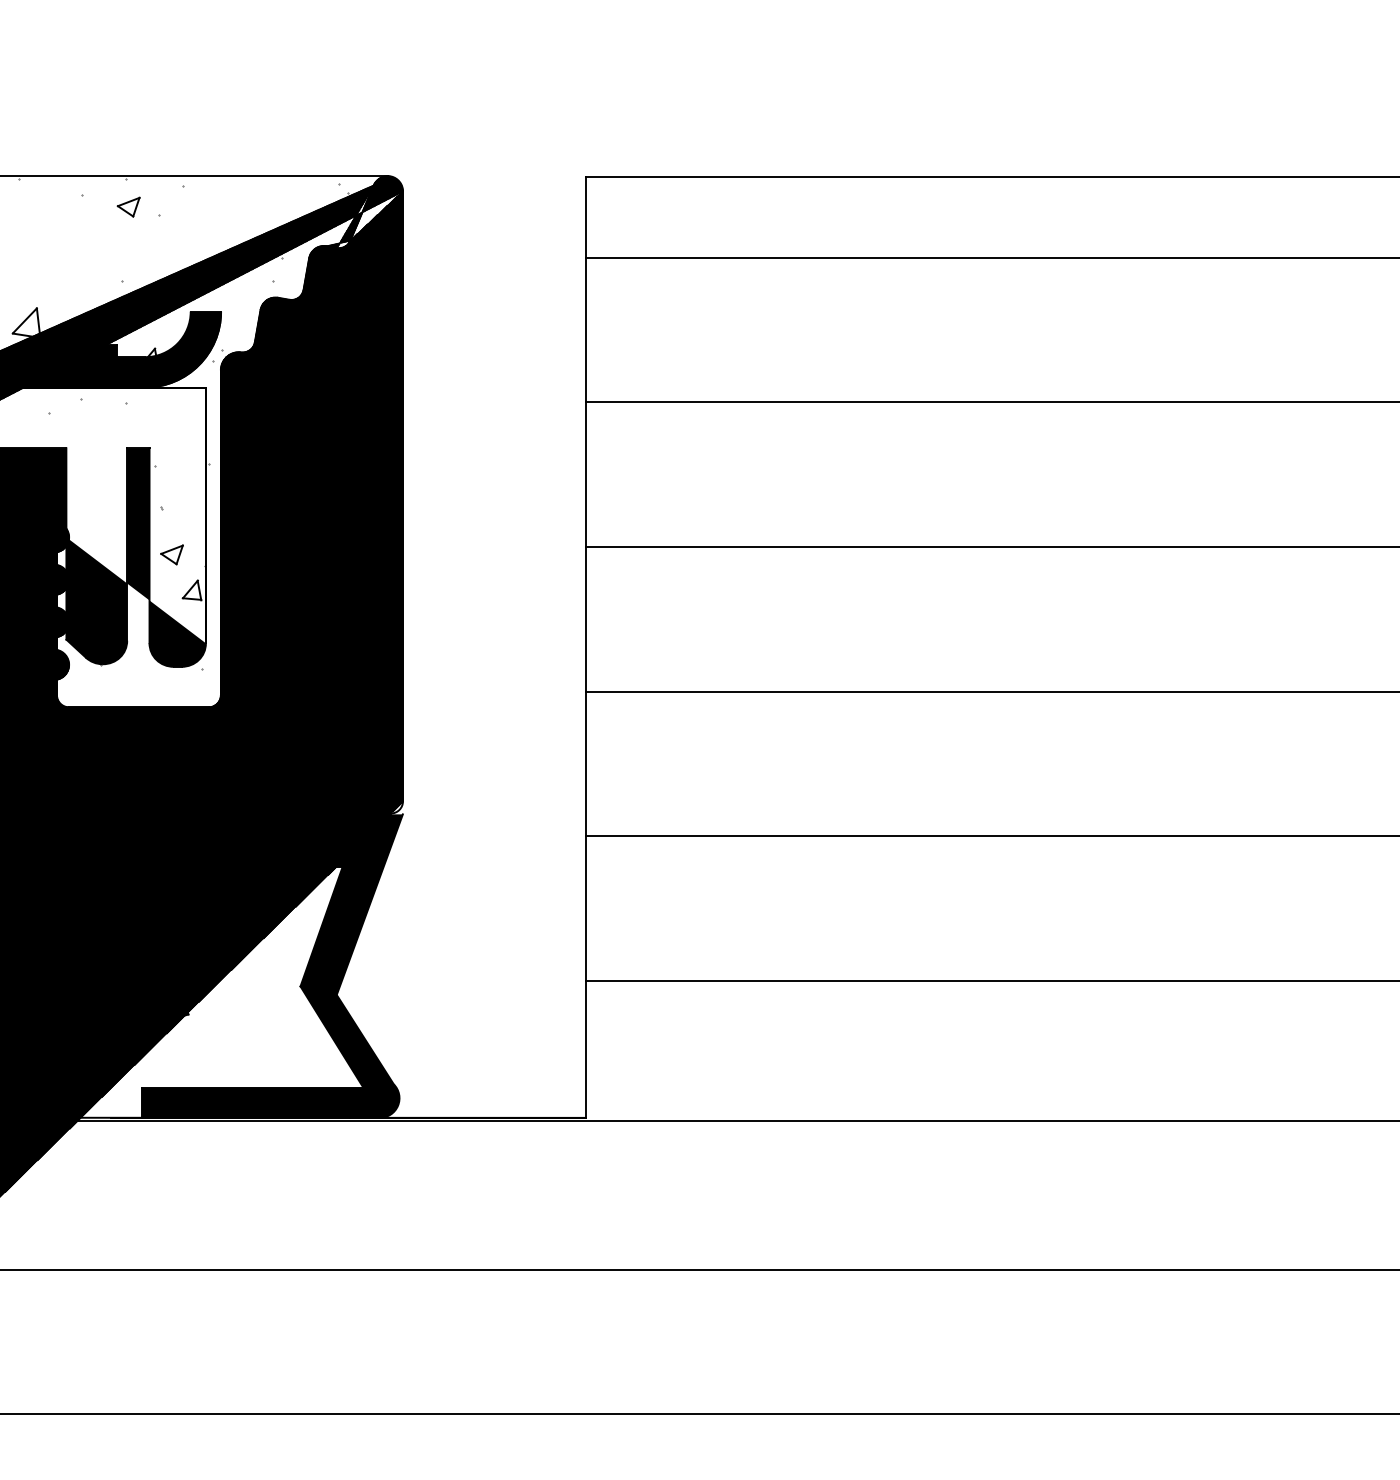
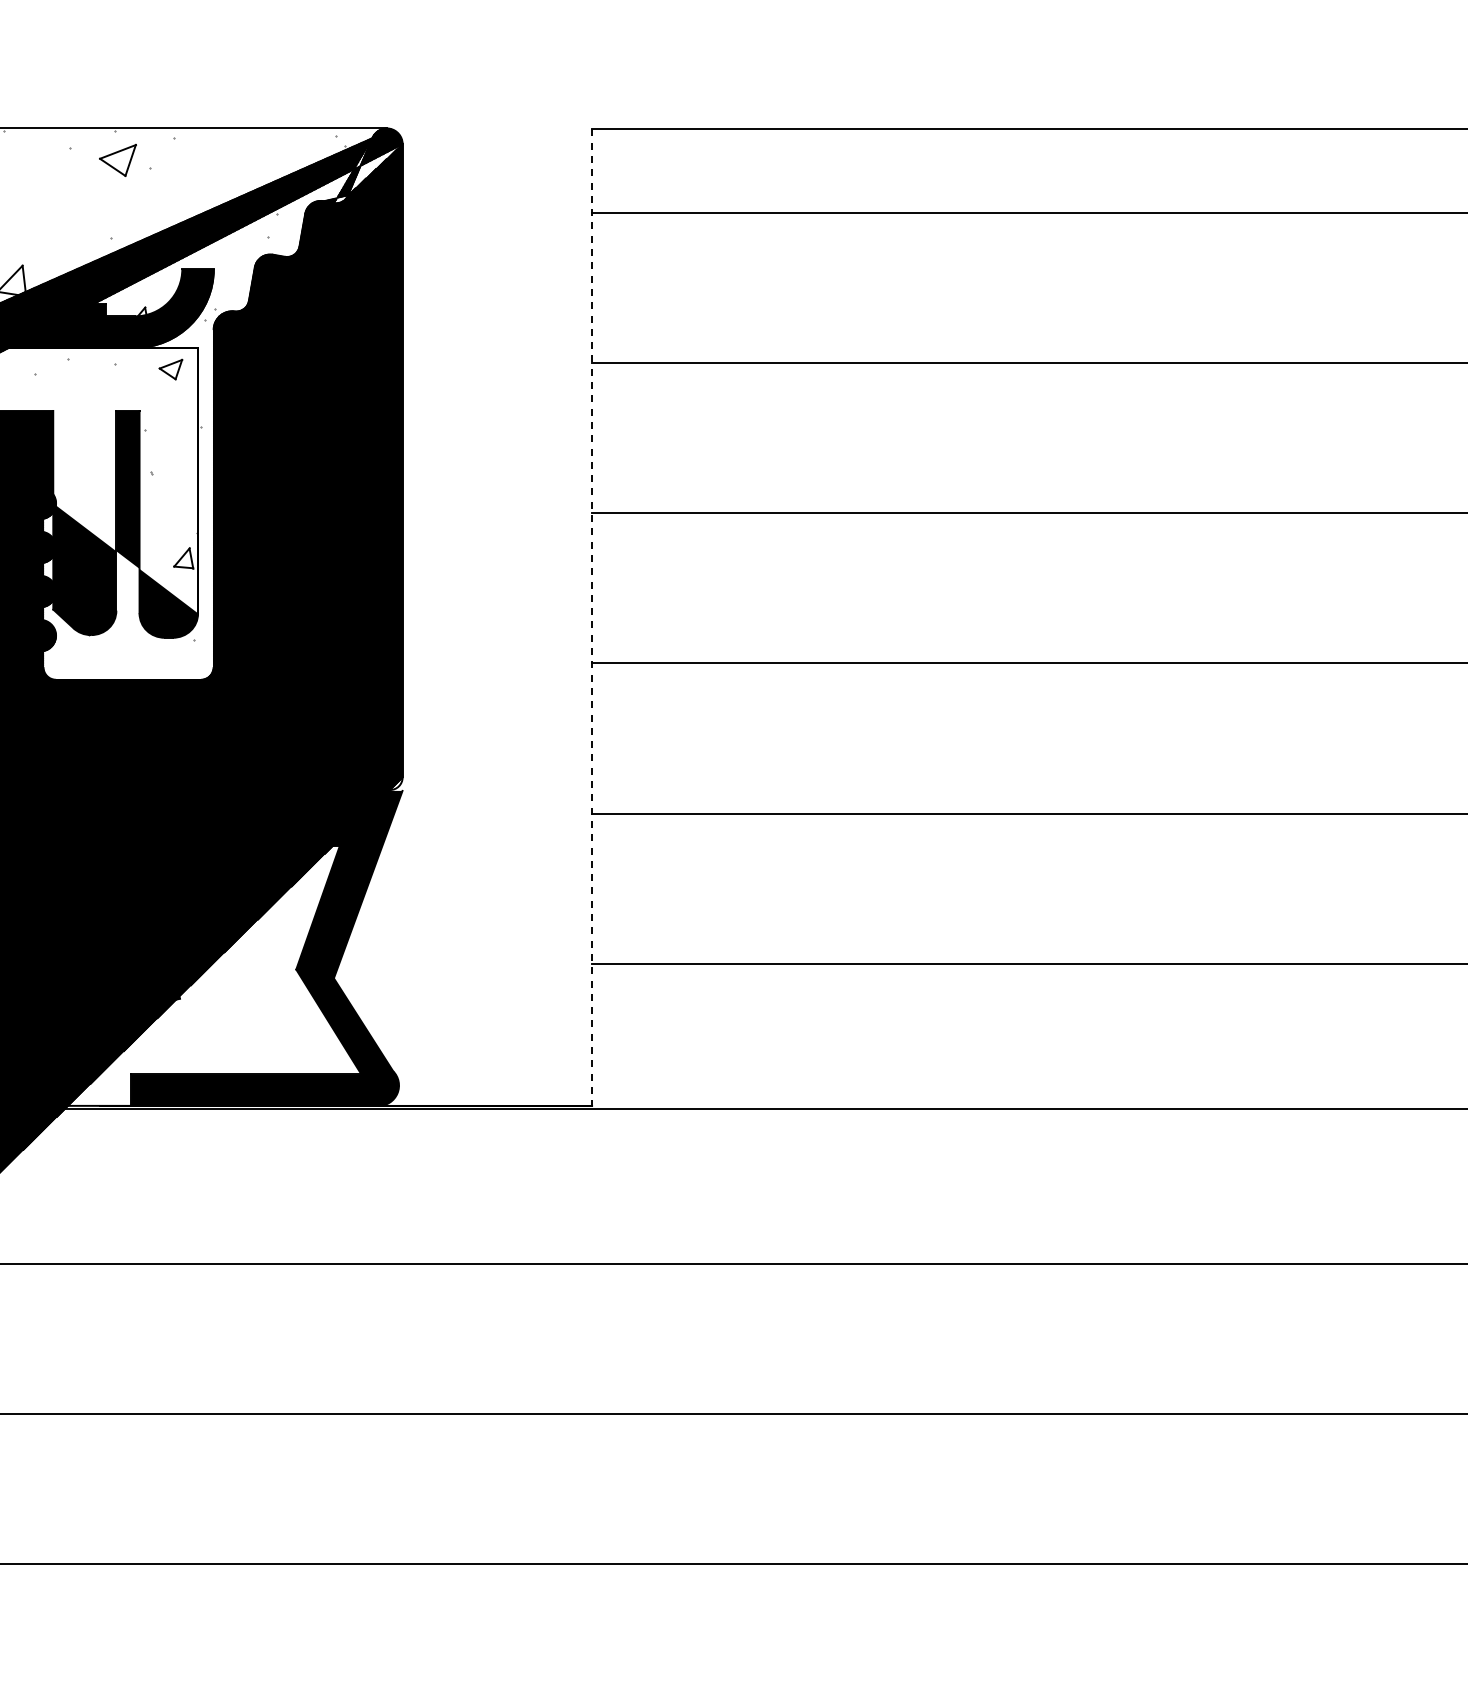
part: (128, 207) -> (117, 160), size x1.6
part: (171, 554) -> (170, 369), moved
line: (585, 648) -> (592, 618), solid -> dashed

